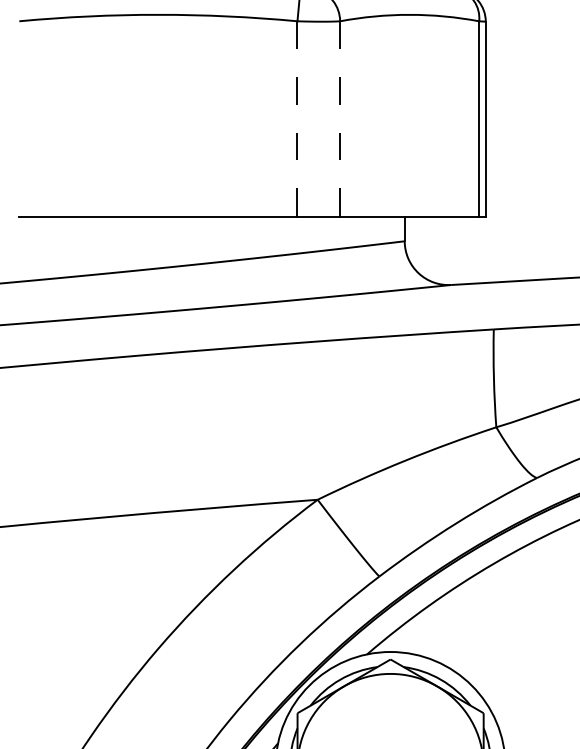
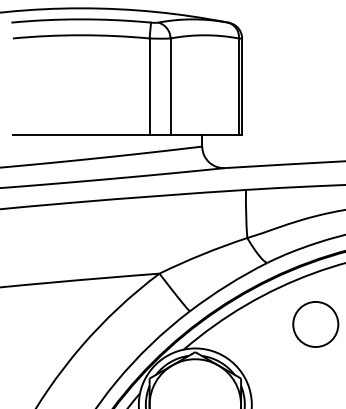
line: (297, 121) -> (149, 87), dashed -> solid
line: (340, 121) -> (170, 87), dashed -> solid

